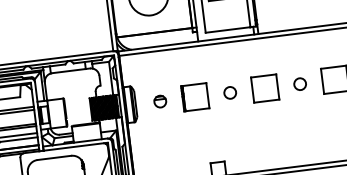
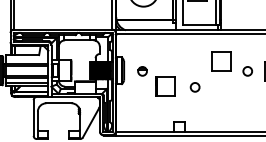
part: (265, 88) -> (221, 61), moved
circle: (229, 93) -> (194, 87), moved
part: (194, 97) -> (165, 86), moved

